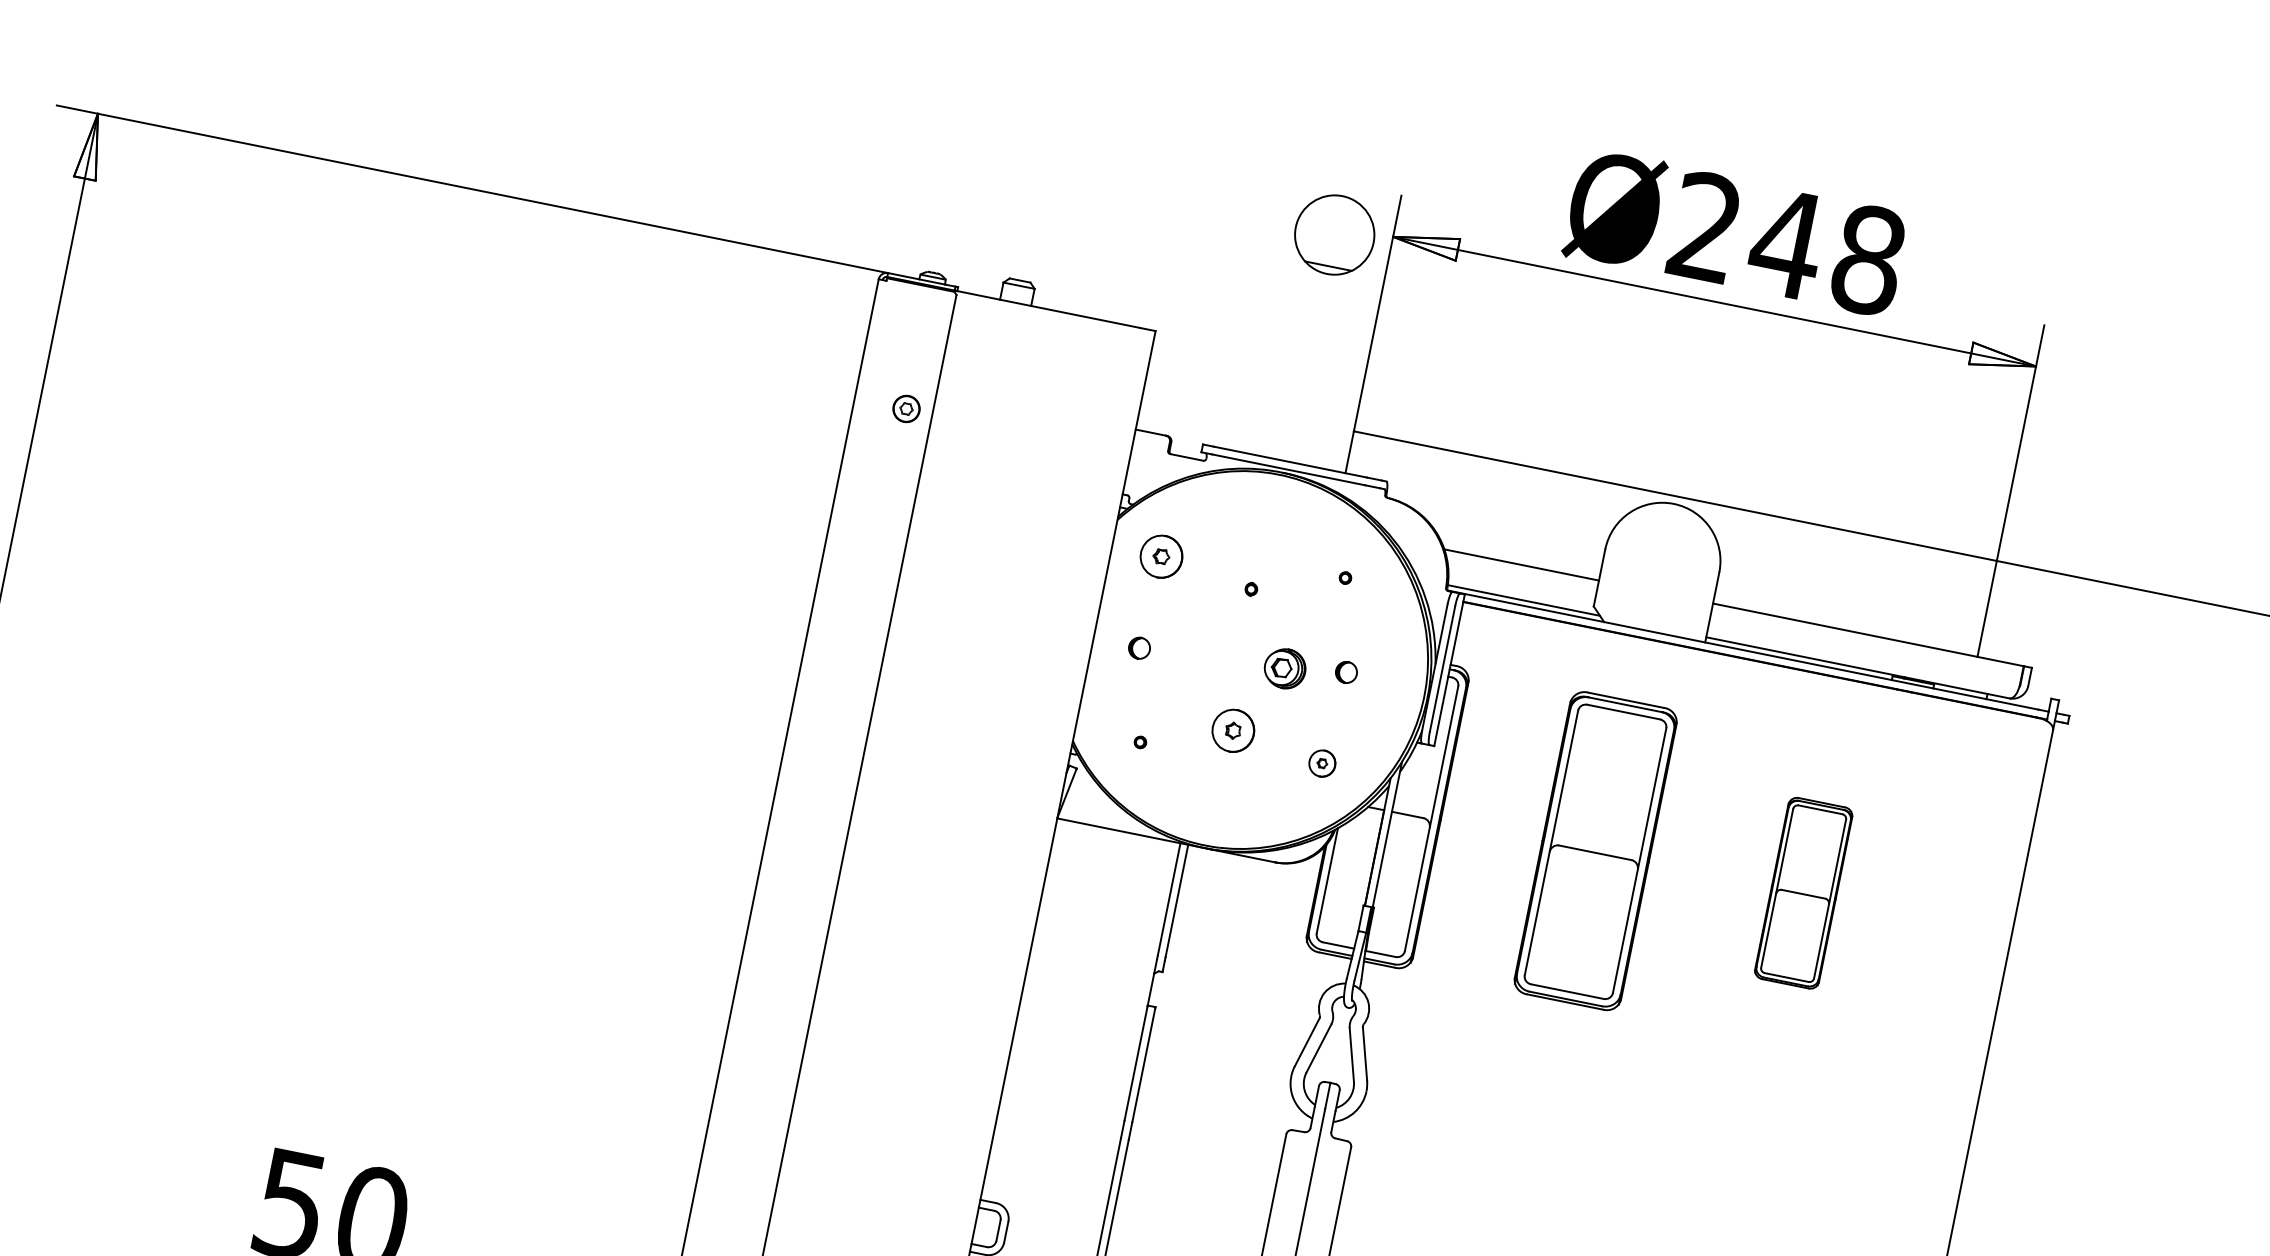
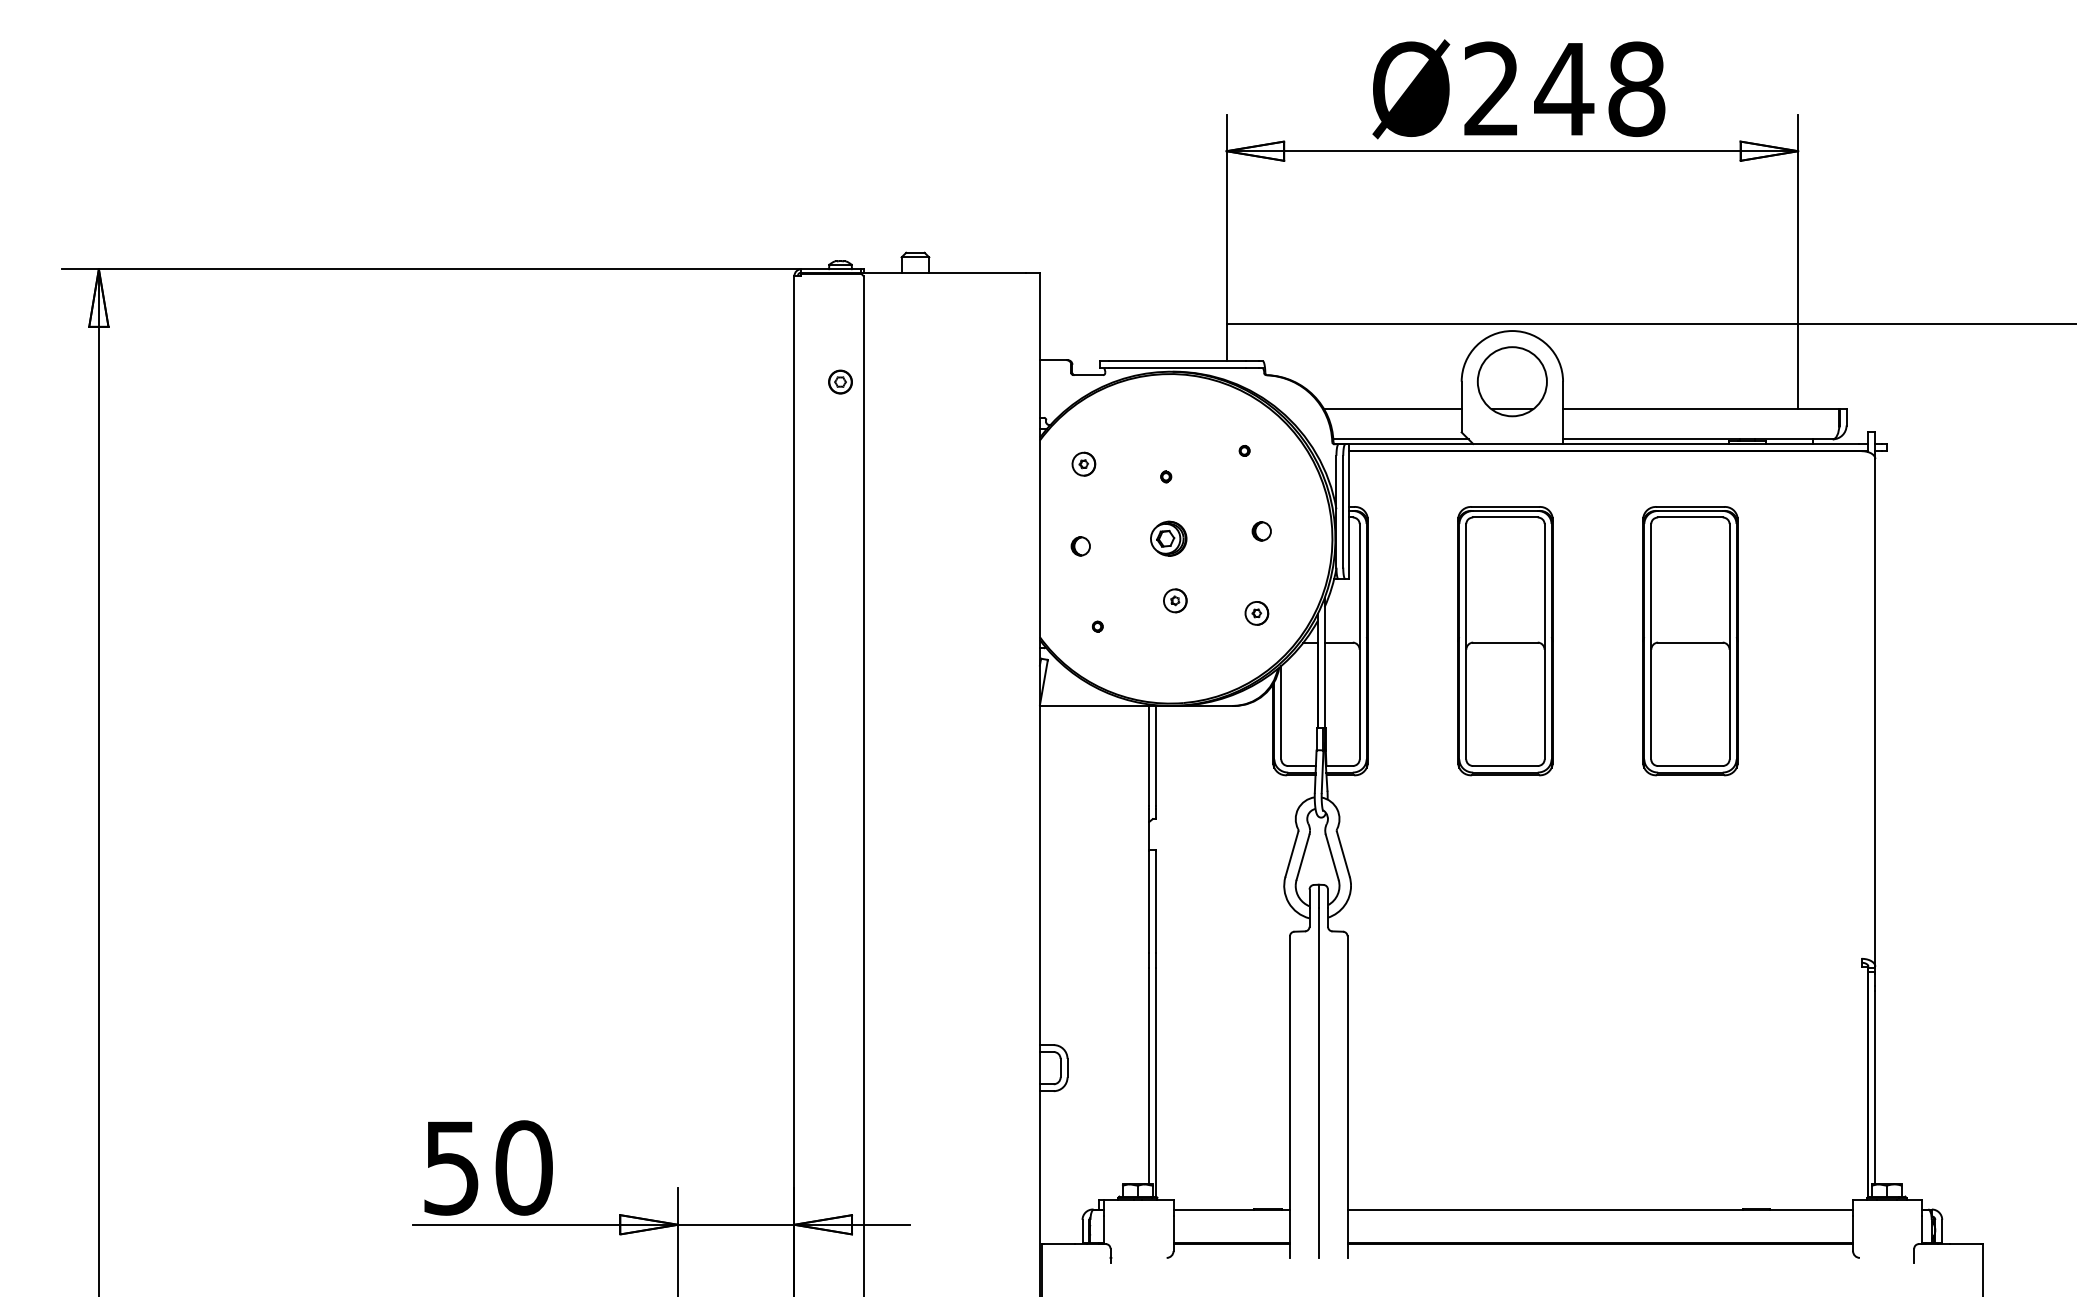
part: (1333, 234) -> (1511, 381), moved
part: (1161, 555) -> (1083, 463), size x0.62
part: (1284, 668) -> (1168, 538), moved
part: (1233, 730) -> (1175, 600), size x0.62
part: (1803, 893) -> (1690, 641), size x1.67

